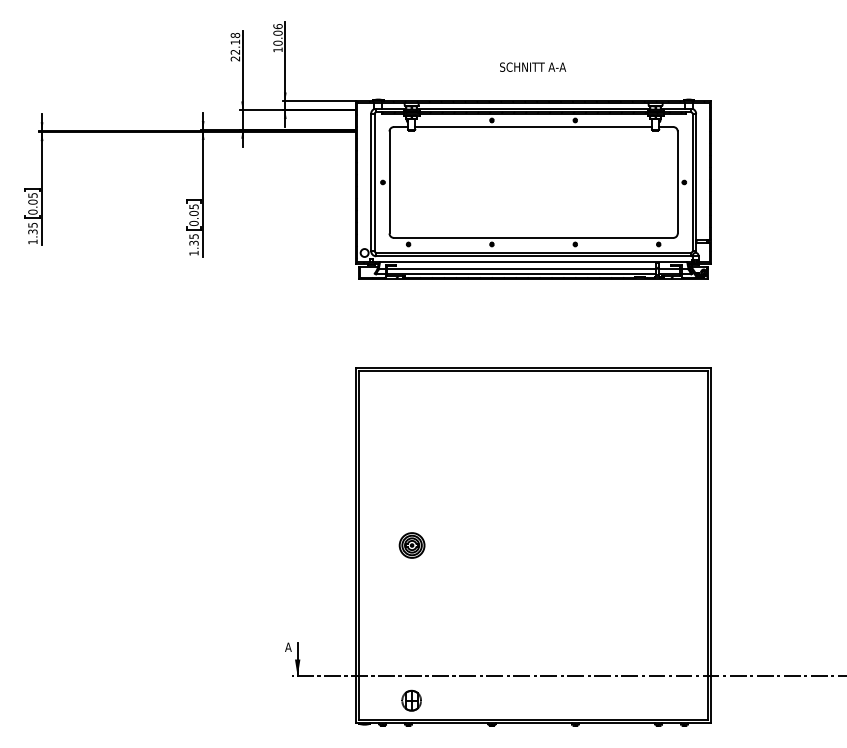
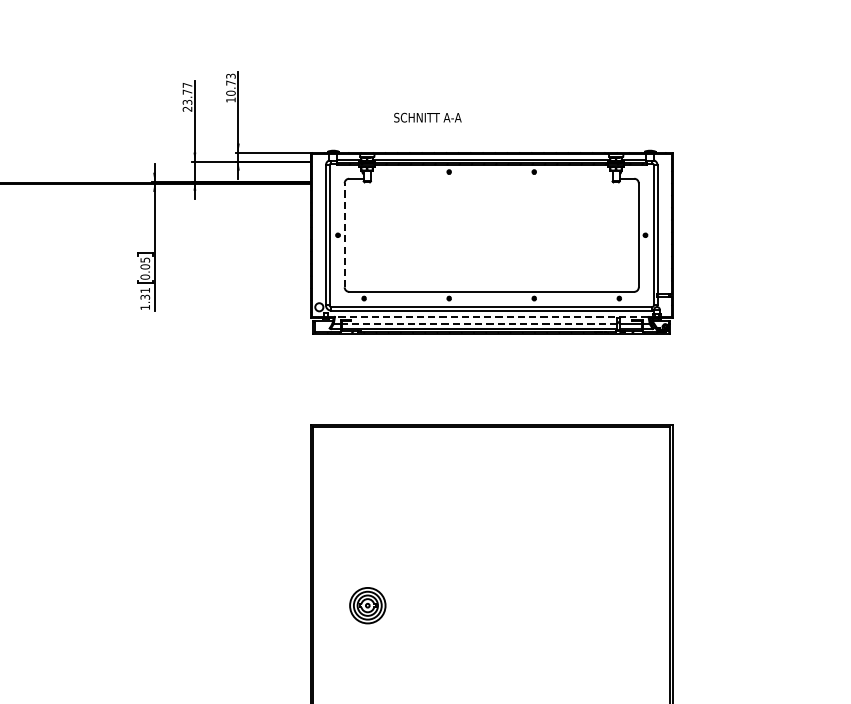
text: (277, 29) -> (230, 79), 10.06 -> 10.73
text: (235, 43) -> (187, 93), 22.18 -> 23.77
text: (533, 66) -> (428, 116), moved
line: (533, 127) -> (491, 179), removed
line: (389, 182) -> (344, 235), solid -> dashed
text: (193, 236) -> (144, 290), 1.35 -> 1.31
line: (533, 262) -> (491, 316), solid -> dashed
line: (521, 269) -> (479, 324), solid -> dashed
part: (411, 545) -> (367, 605), size x1.4

